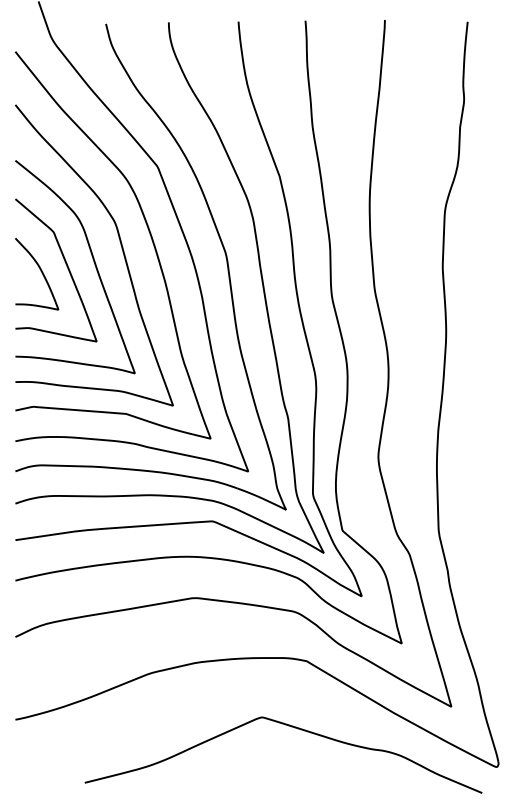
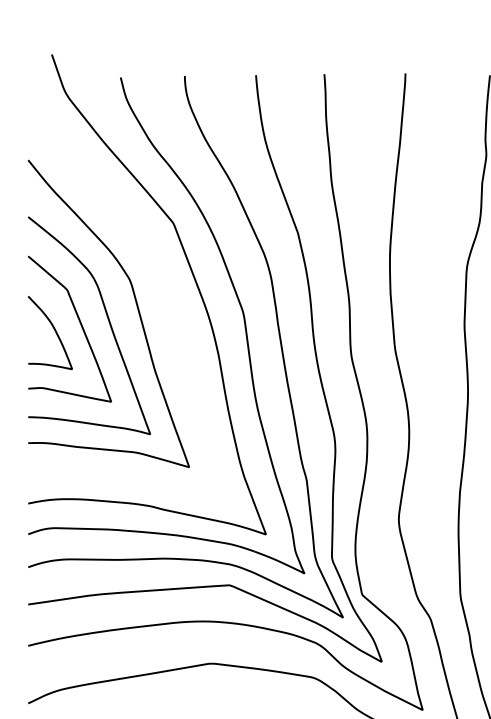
curve: (149, 234) -> (165, 292), removed

